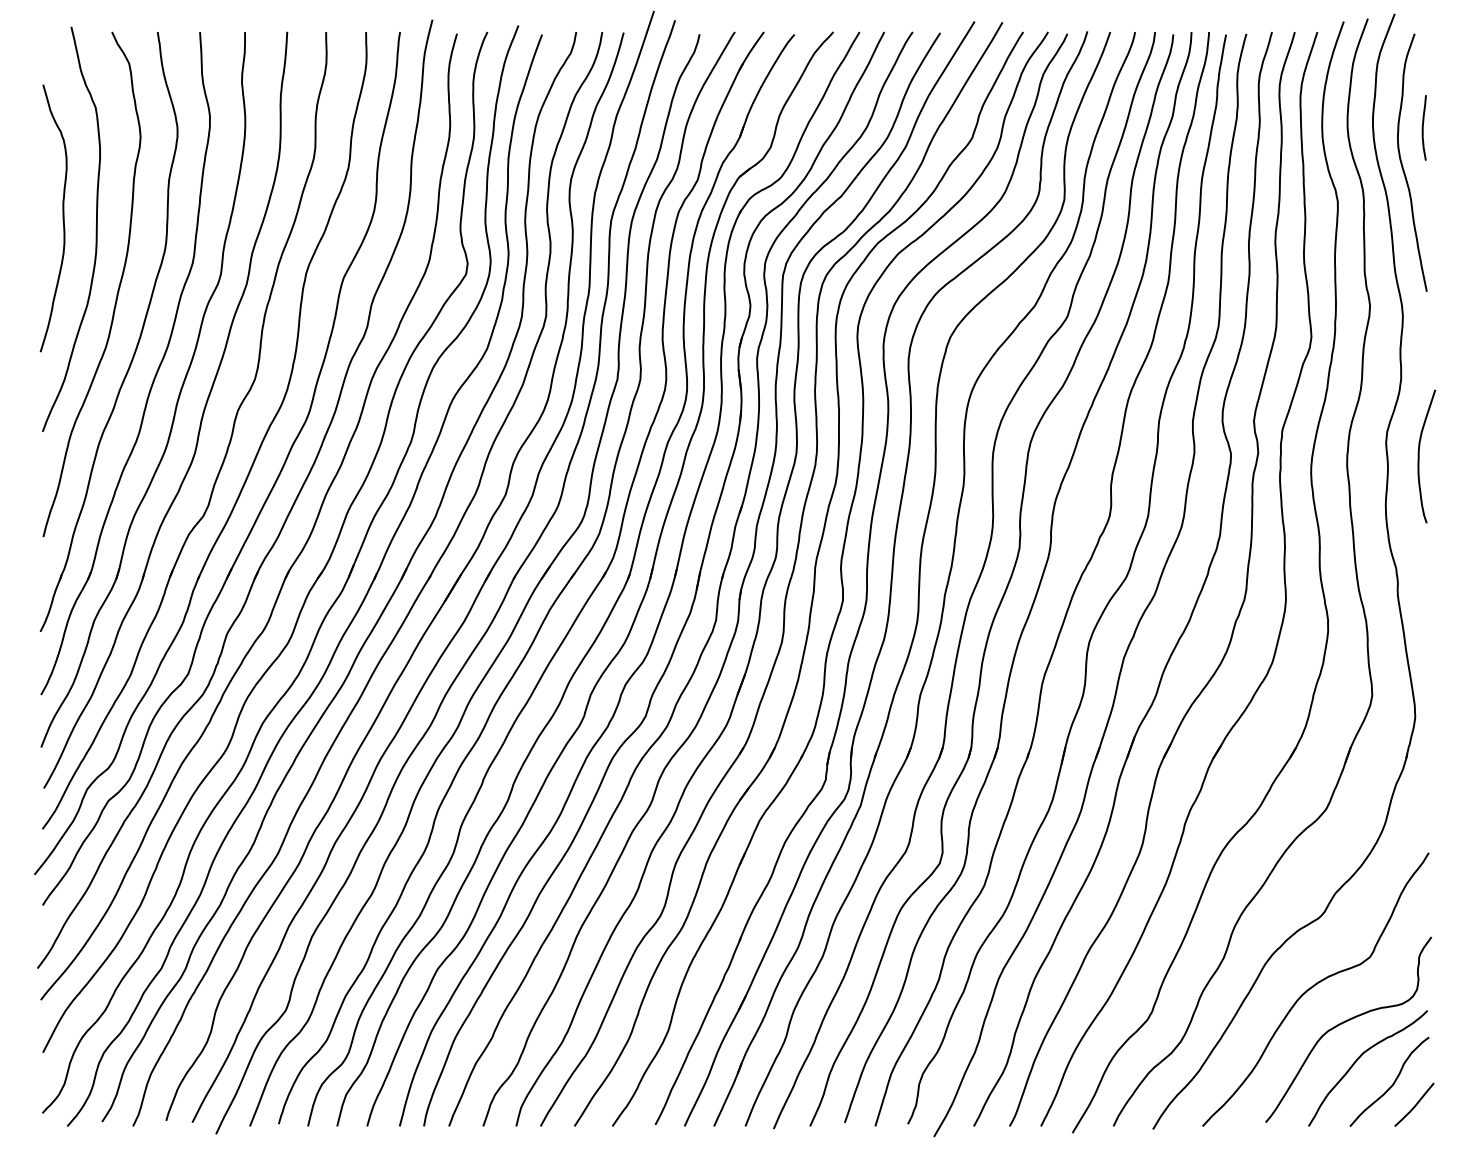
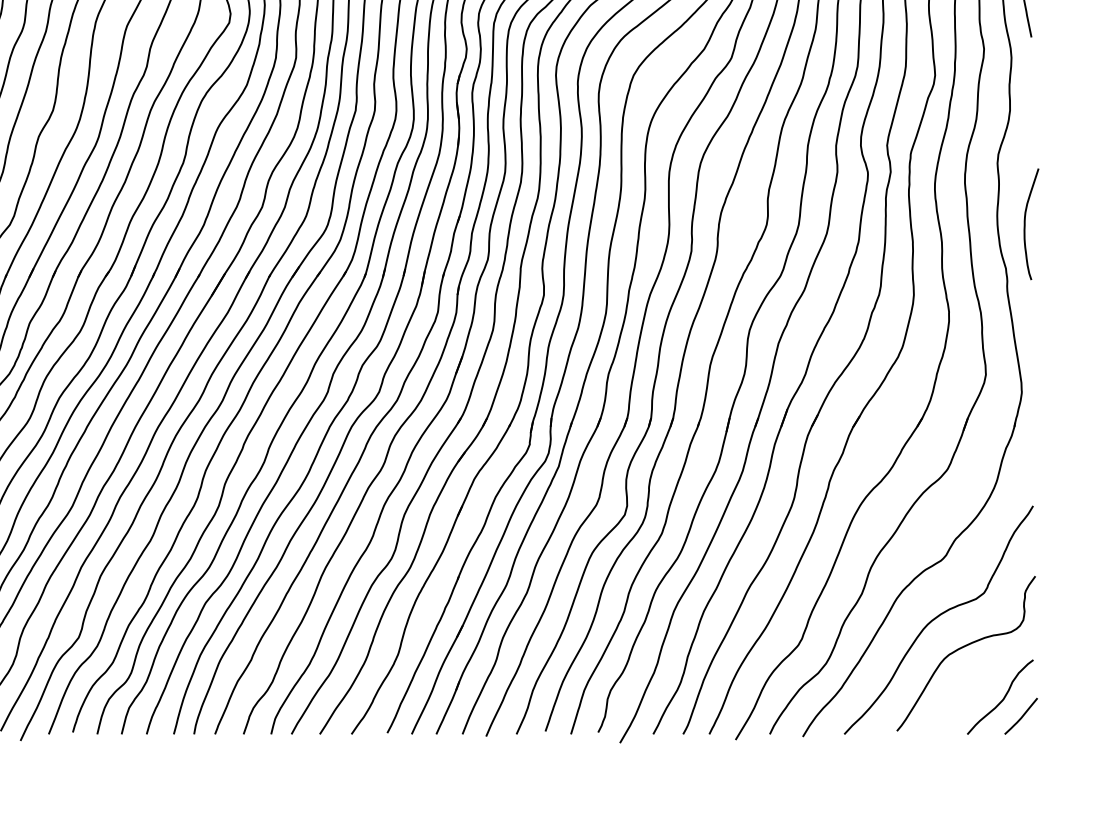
curve: (1419, 456) -> (1025, 224), moved
curve: (1356, 1062) -> (972, 681), removed

